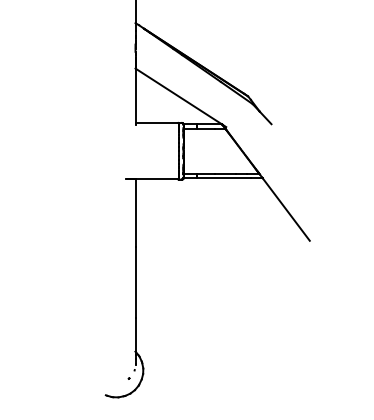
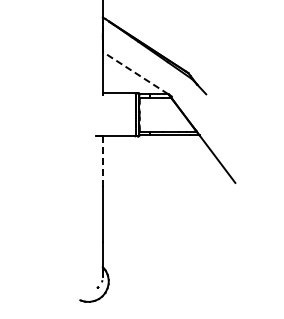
line: (178, 95) -> (135, 72), solid -> dashed
line: (135, 213) -> (102, 162), solid -> dashed

